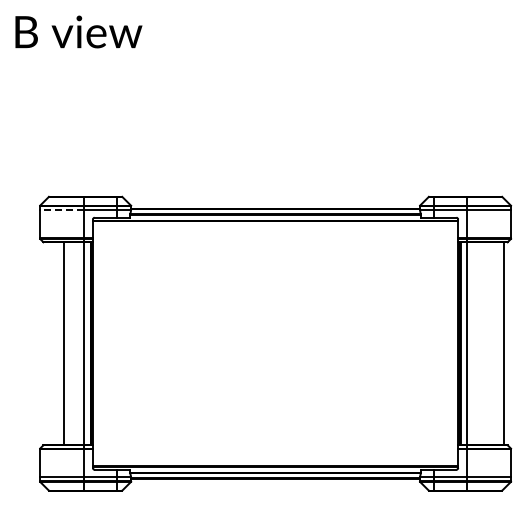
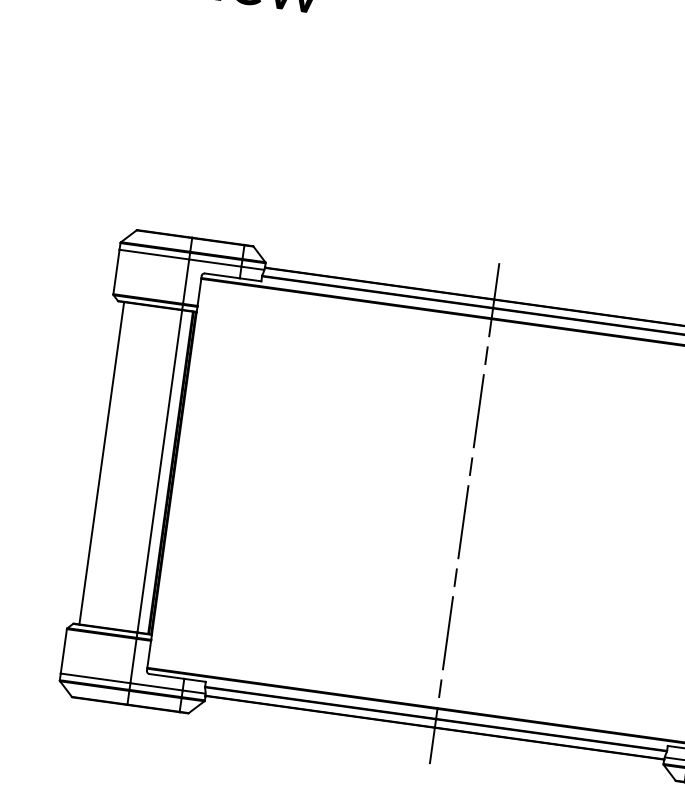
line: (61, 210) -> (153, 254), dashed -> solid
line: (64, 343) -> (102, 462), moved
line: (275, 343) -> (464, 513), added

